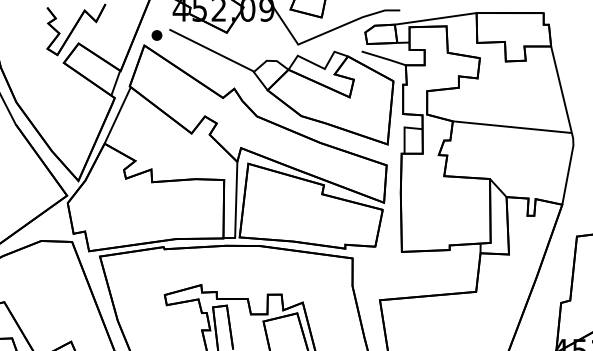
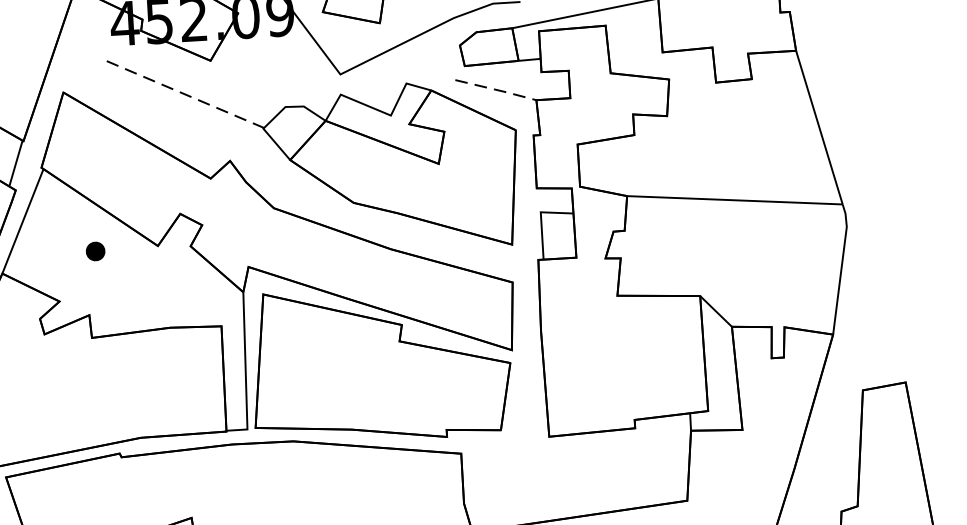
part: (156, 35) -> (94, 251), moved
line: (212, 50) -> (186, 94), solid -> dashed
line: (384, 58) -> (497, 90), solid -> dashed

